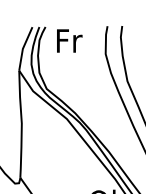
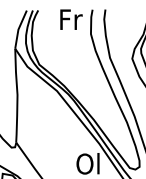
text: (69, 40) -> (71, 19), moved

